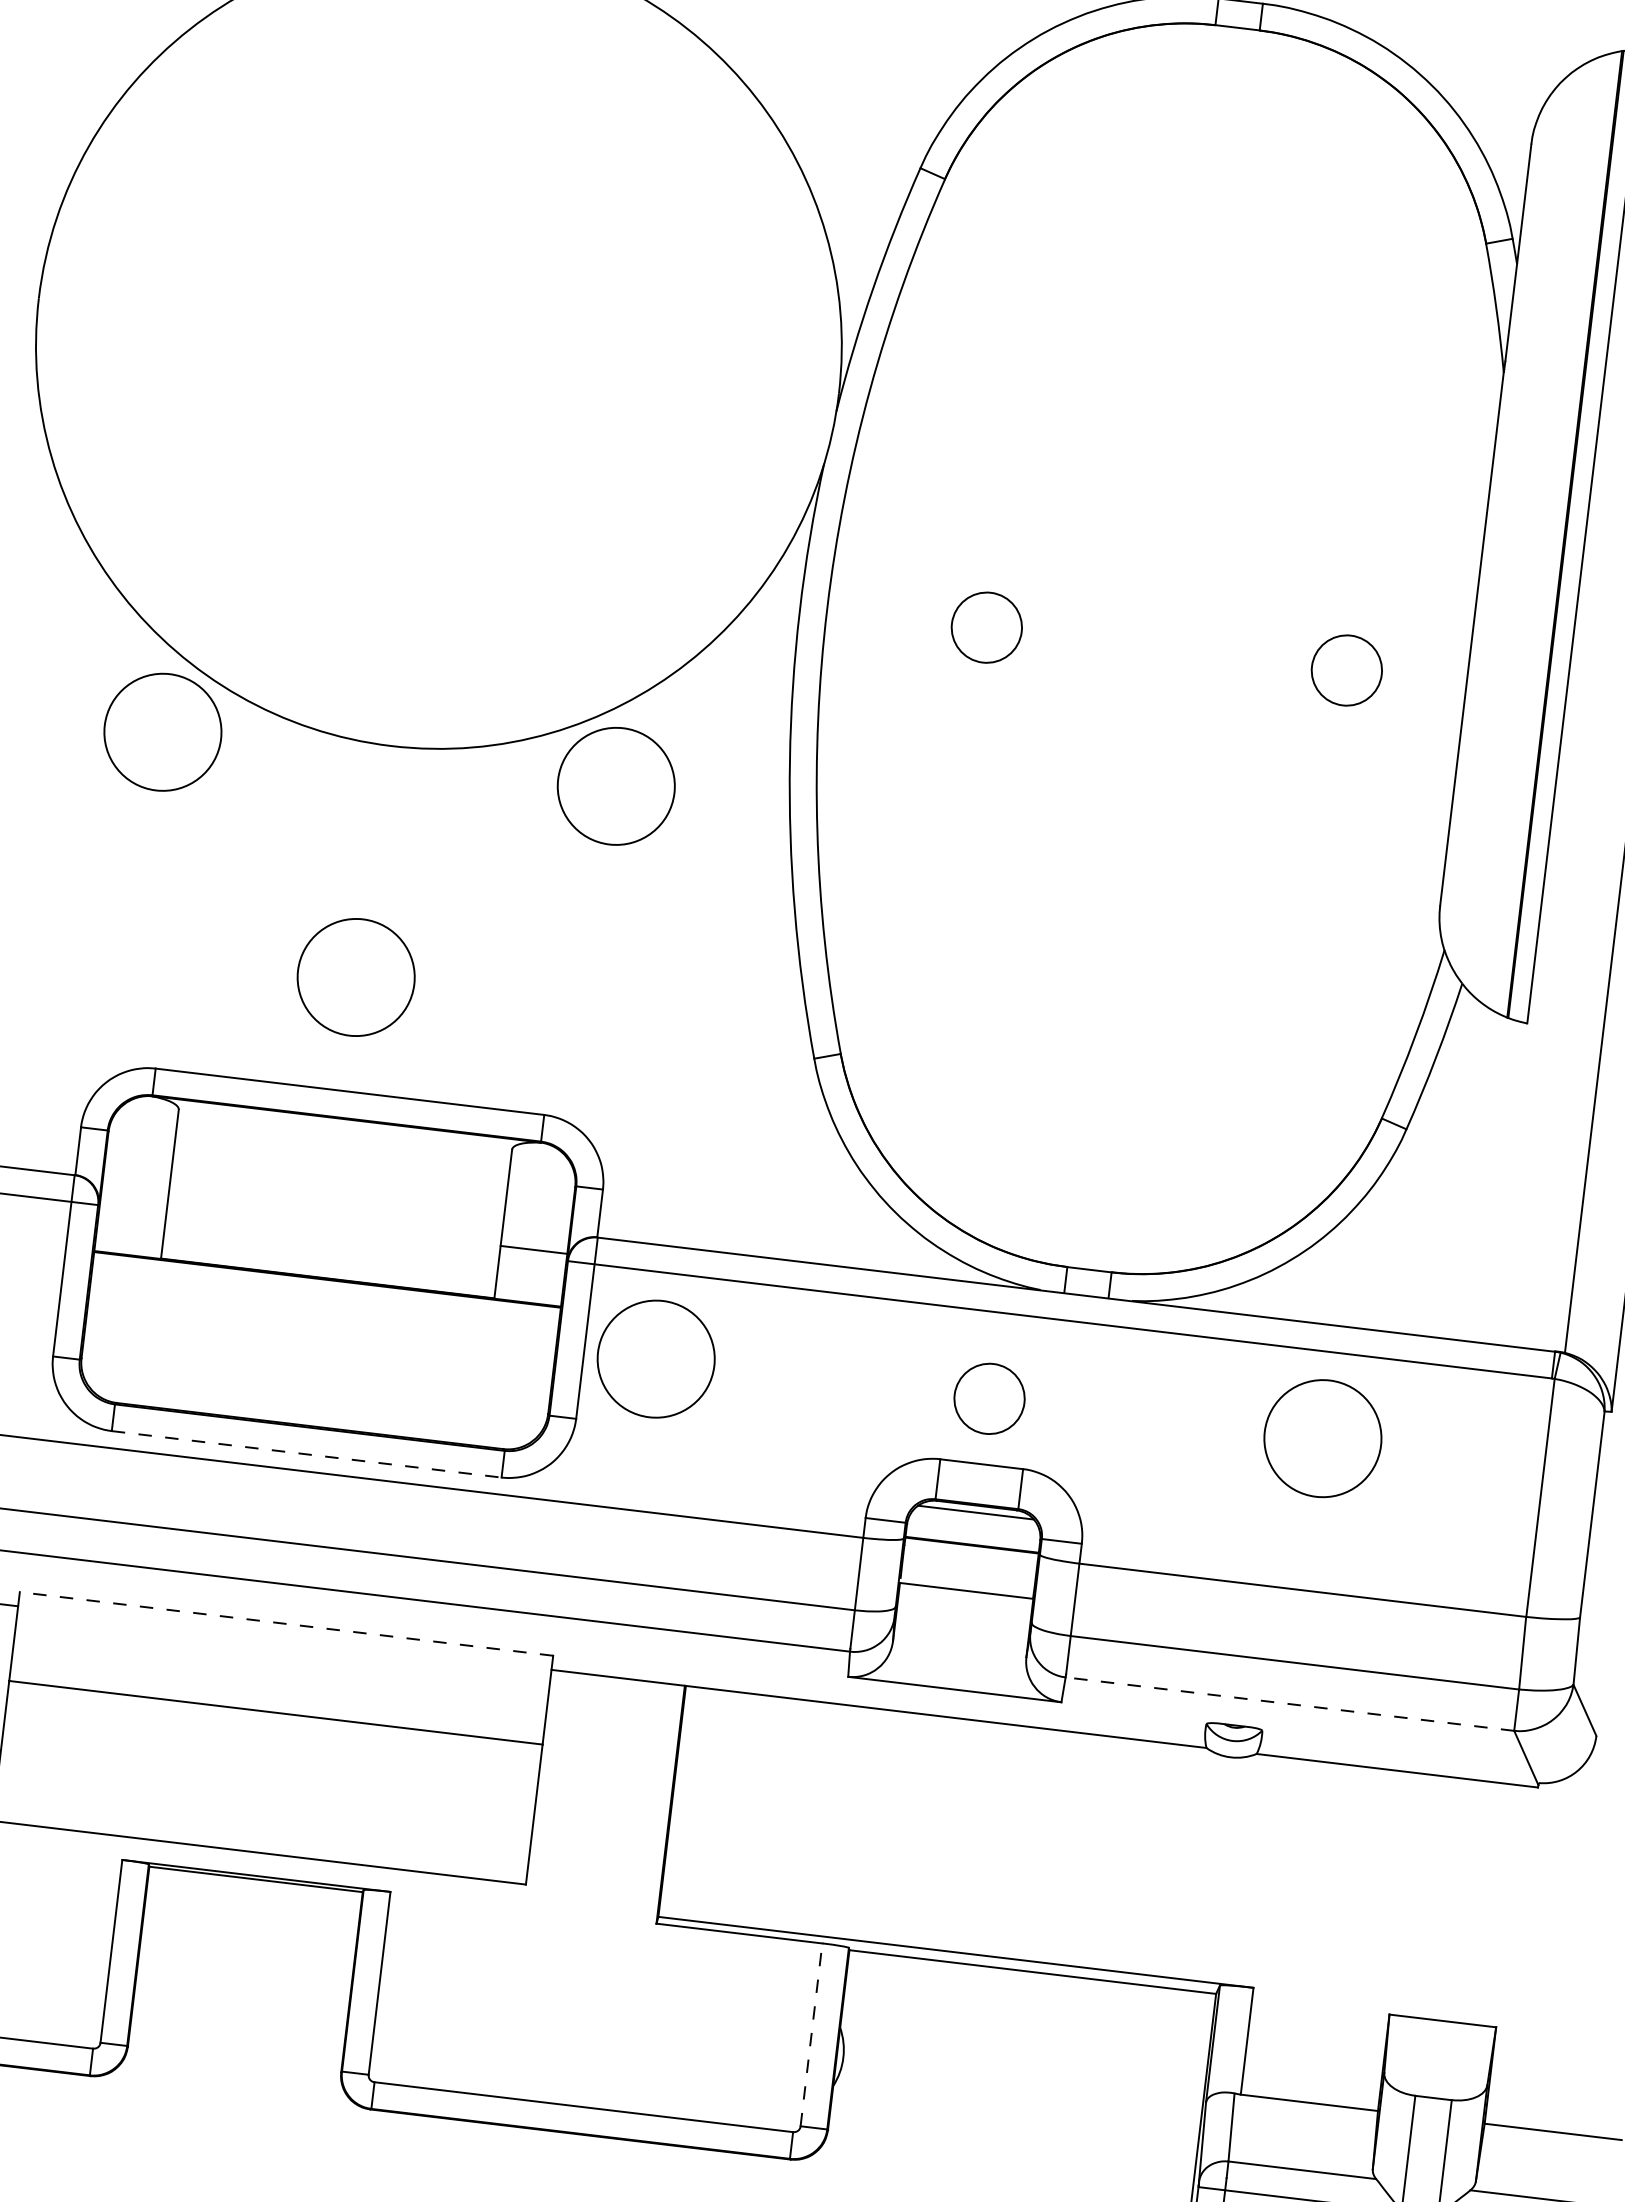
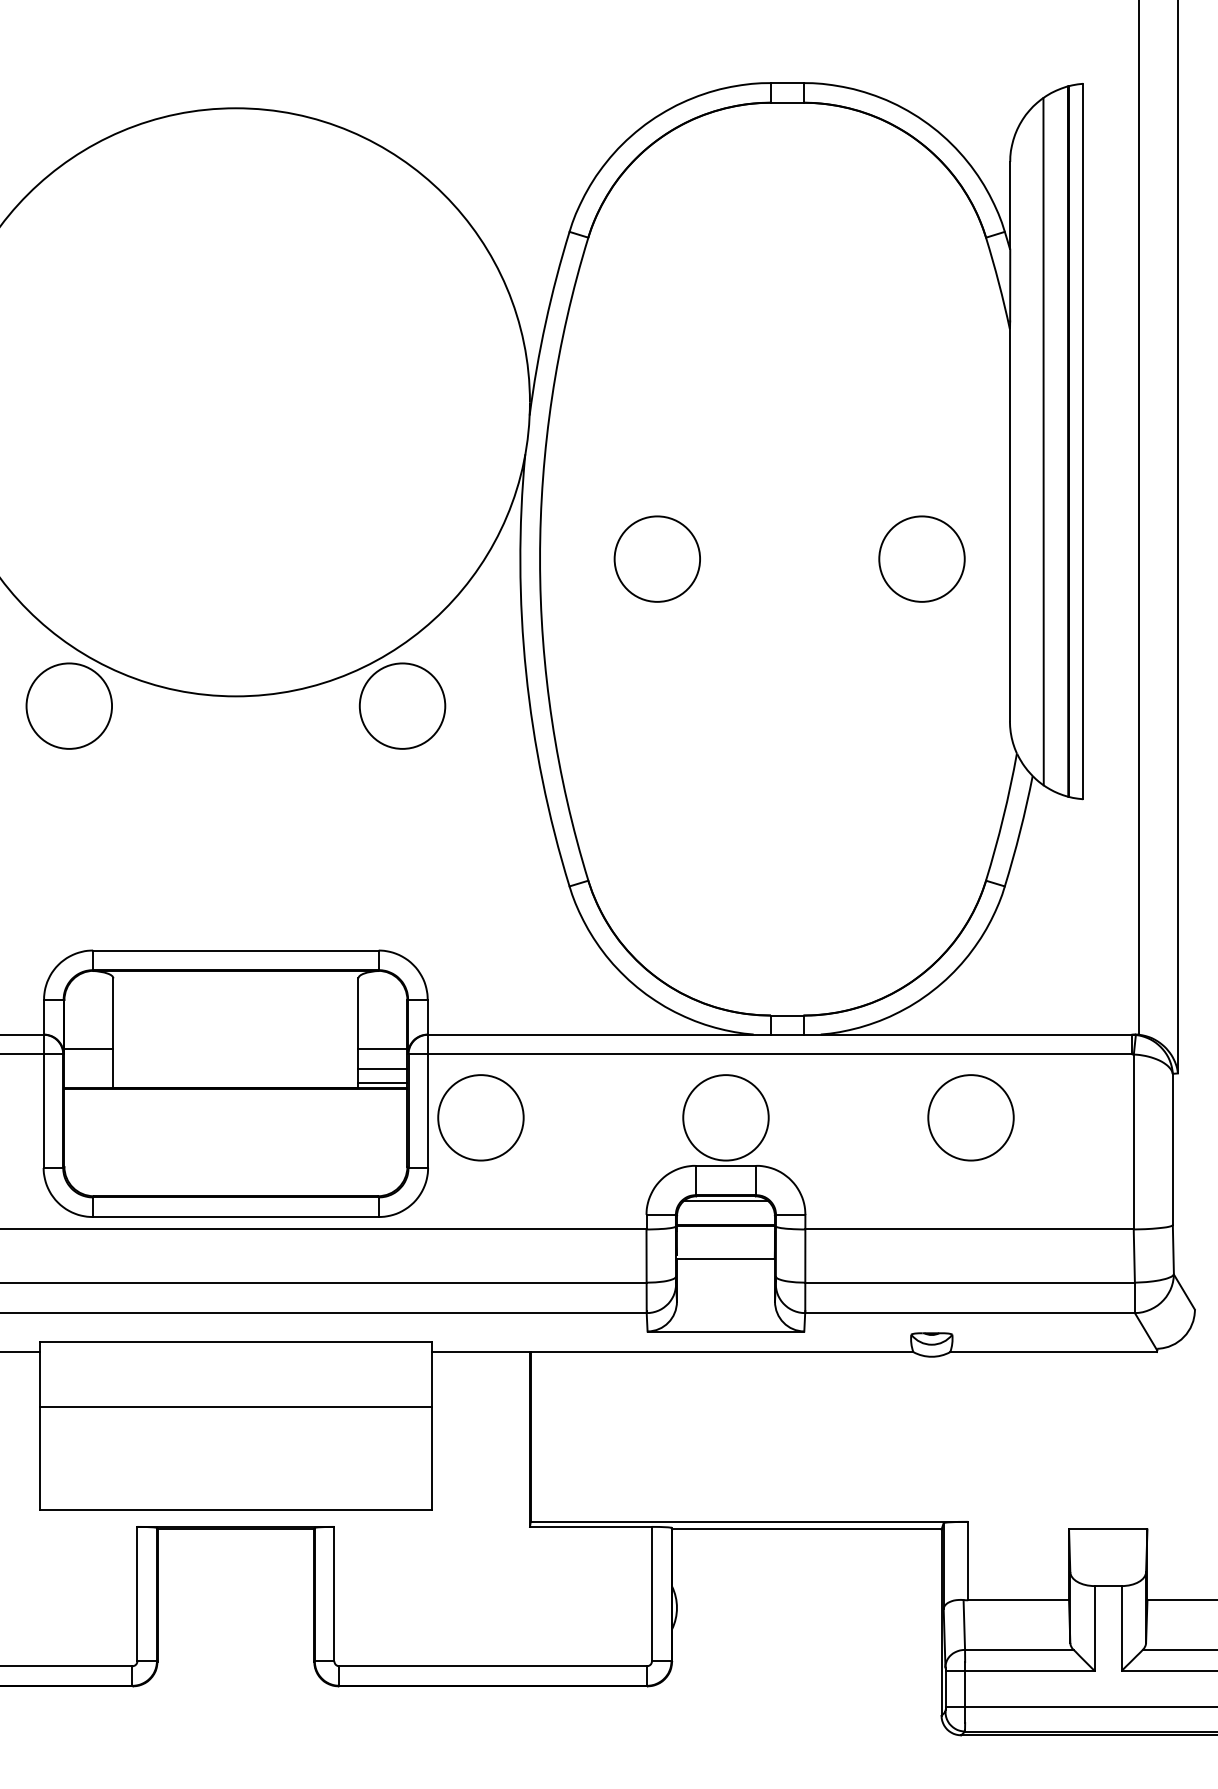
line: (1531, 530) -> (1043, 441), added
circle: (987, 626) -> (657, 558), size x1.67
circle: (1346, 669) -> (921, 558), size x1.67
circle: (356, 976) -> (230, 866), removed
line: (133, 1202) -> (88, 1049), added
line: (530, 1277) -> (382, 1069), added
line: (527, 1295) -> (382, 1082), added
circle: (988, 1398) -> (725, 1117), size x1.67
line: (307, 1455) -> (236, 1217), dashed -> solid
line: (285, 1623) -> (235, 1341), dashed -> solid
line: (1290, 1704) -> (970, 1313), dashed -> solid
line: (811, 2033) -> (651, 1593), dashed -> solid

